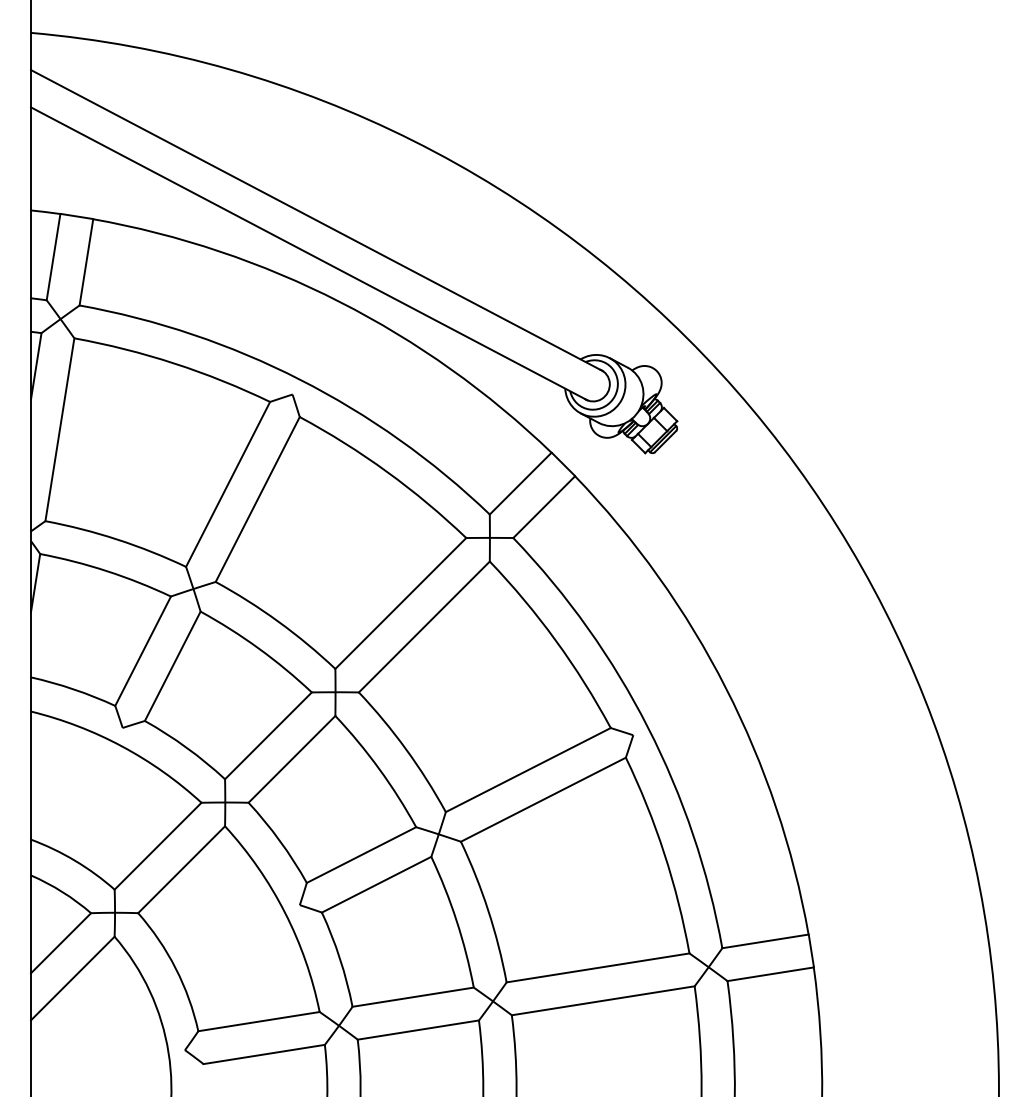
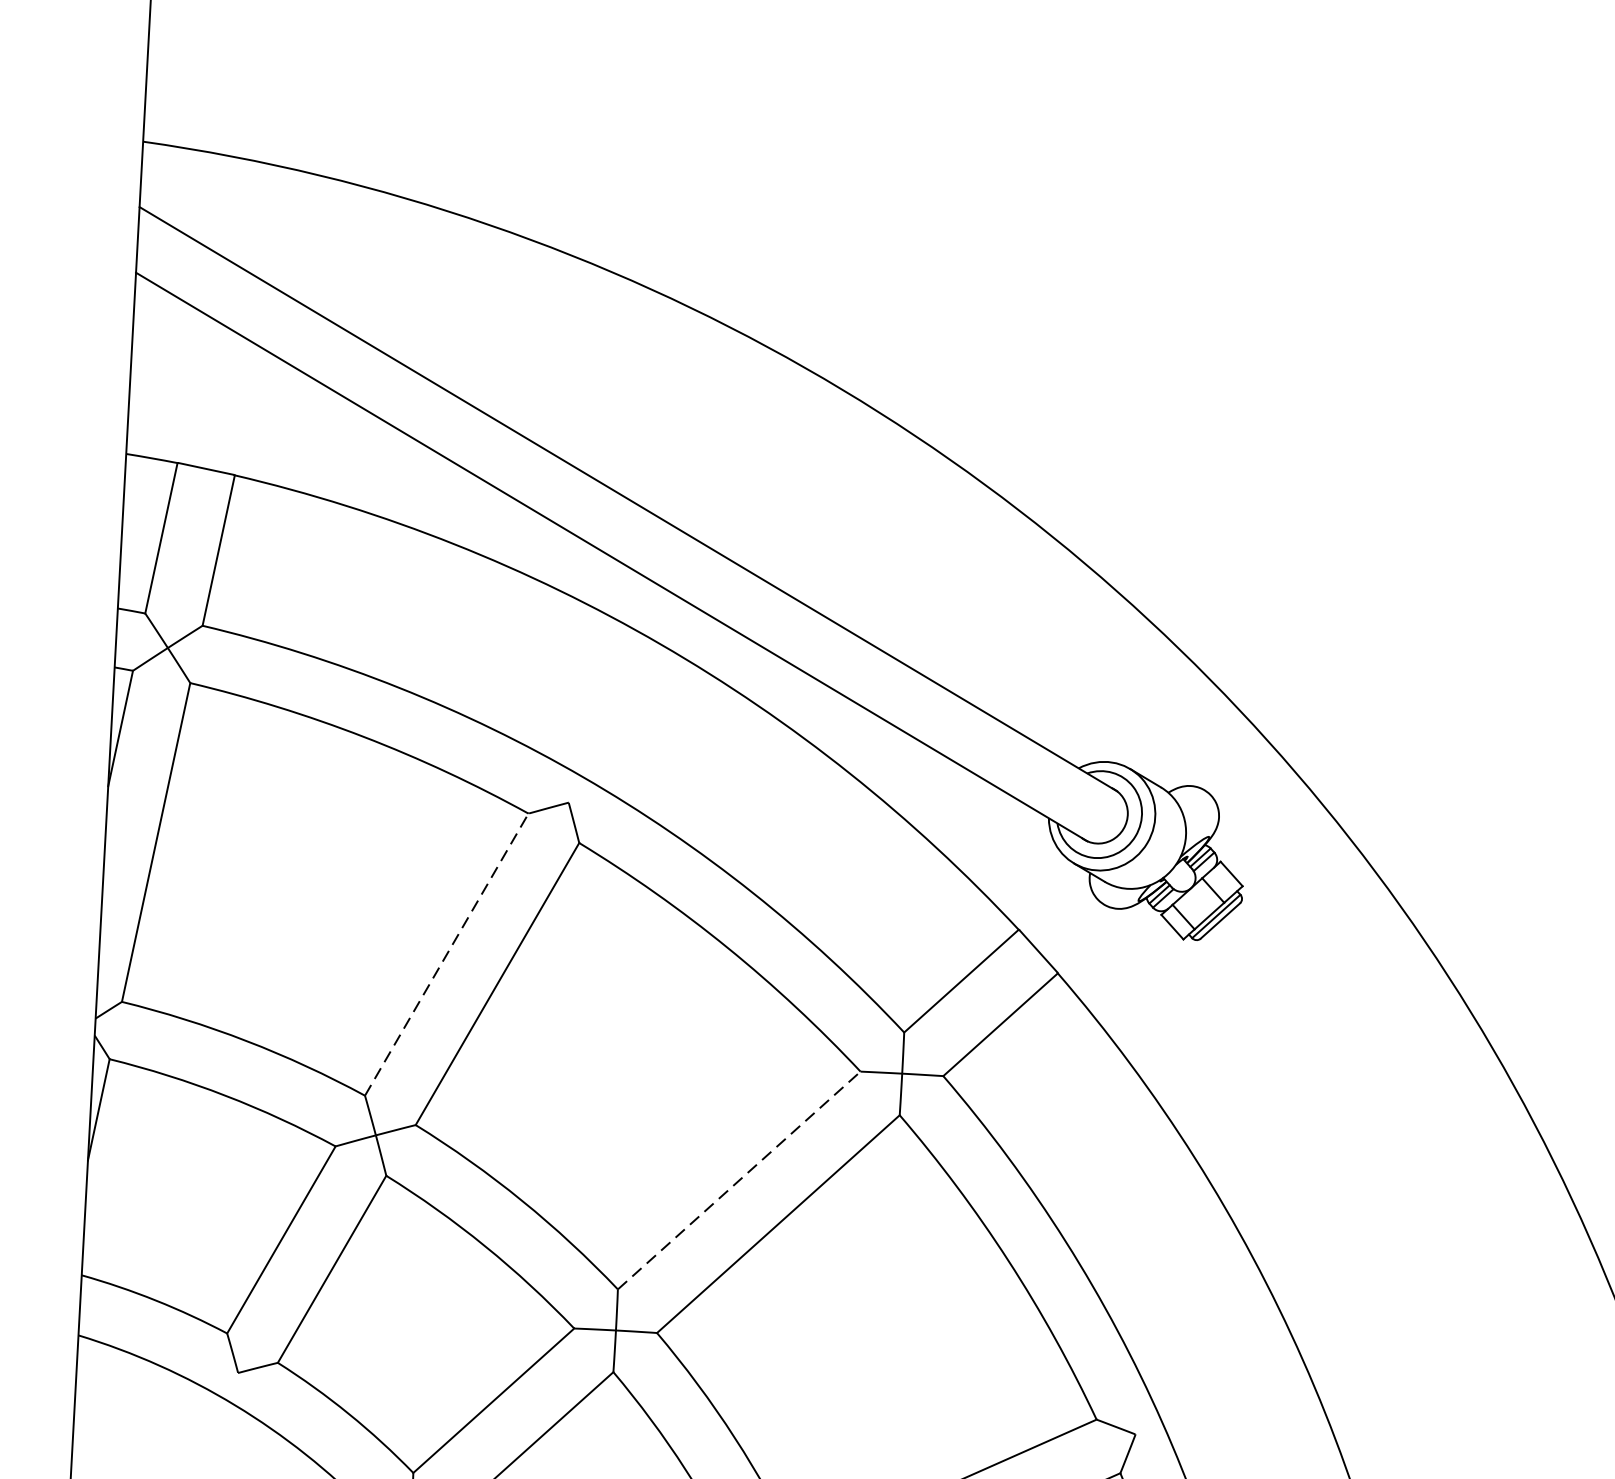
line: (228, 484) -> (447, 954), solid -> dashed
line: (400, 603) -> (738, 1180), solid -> dashed

